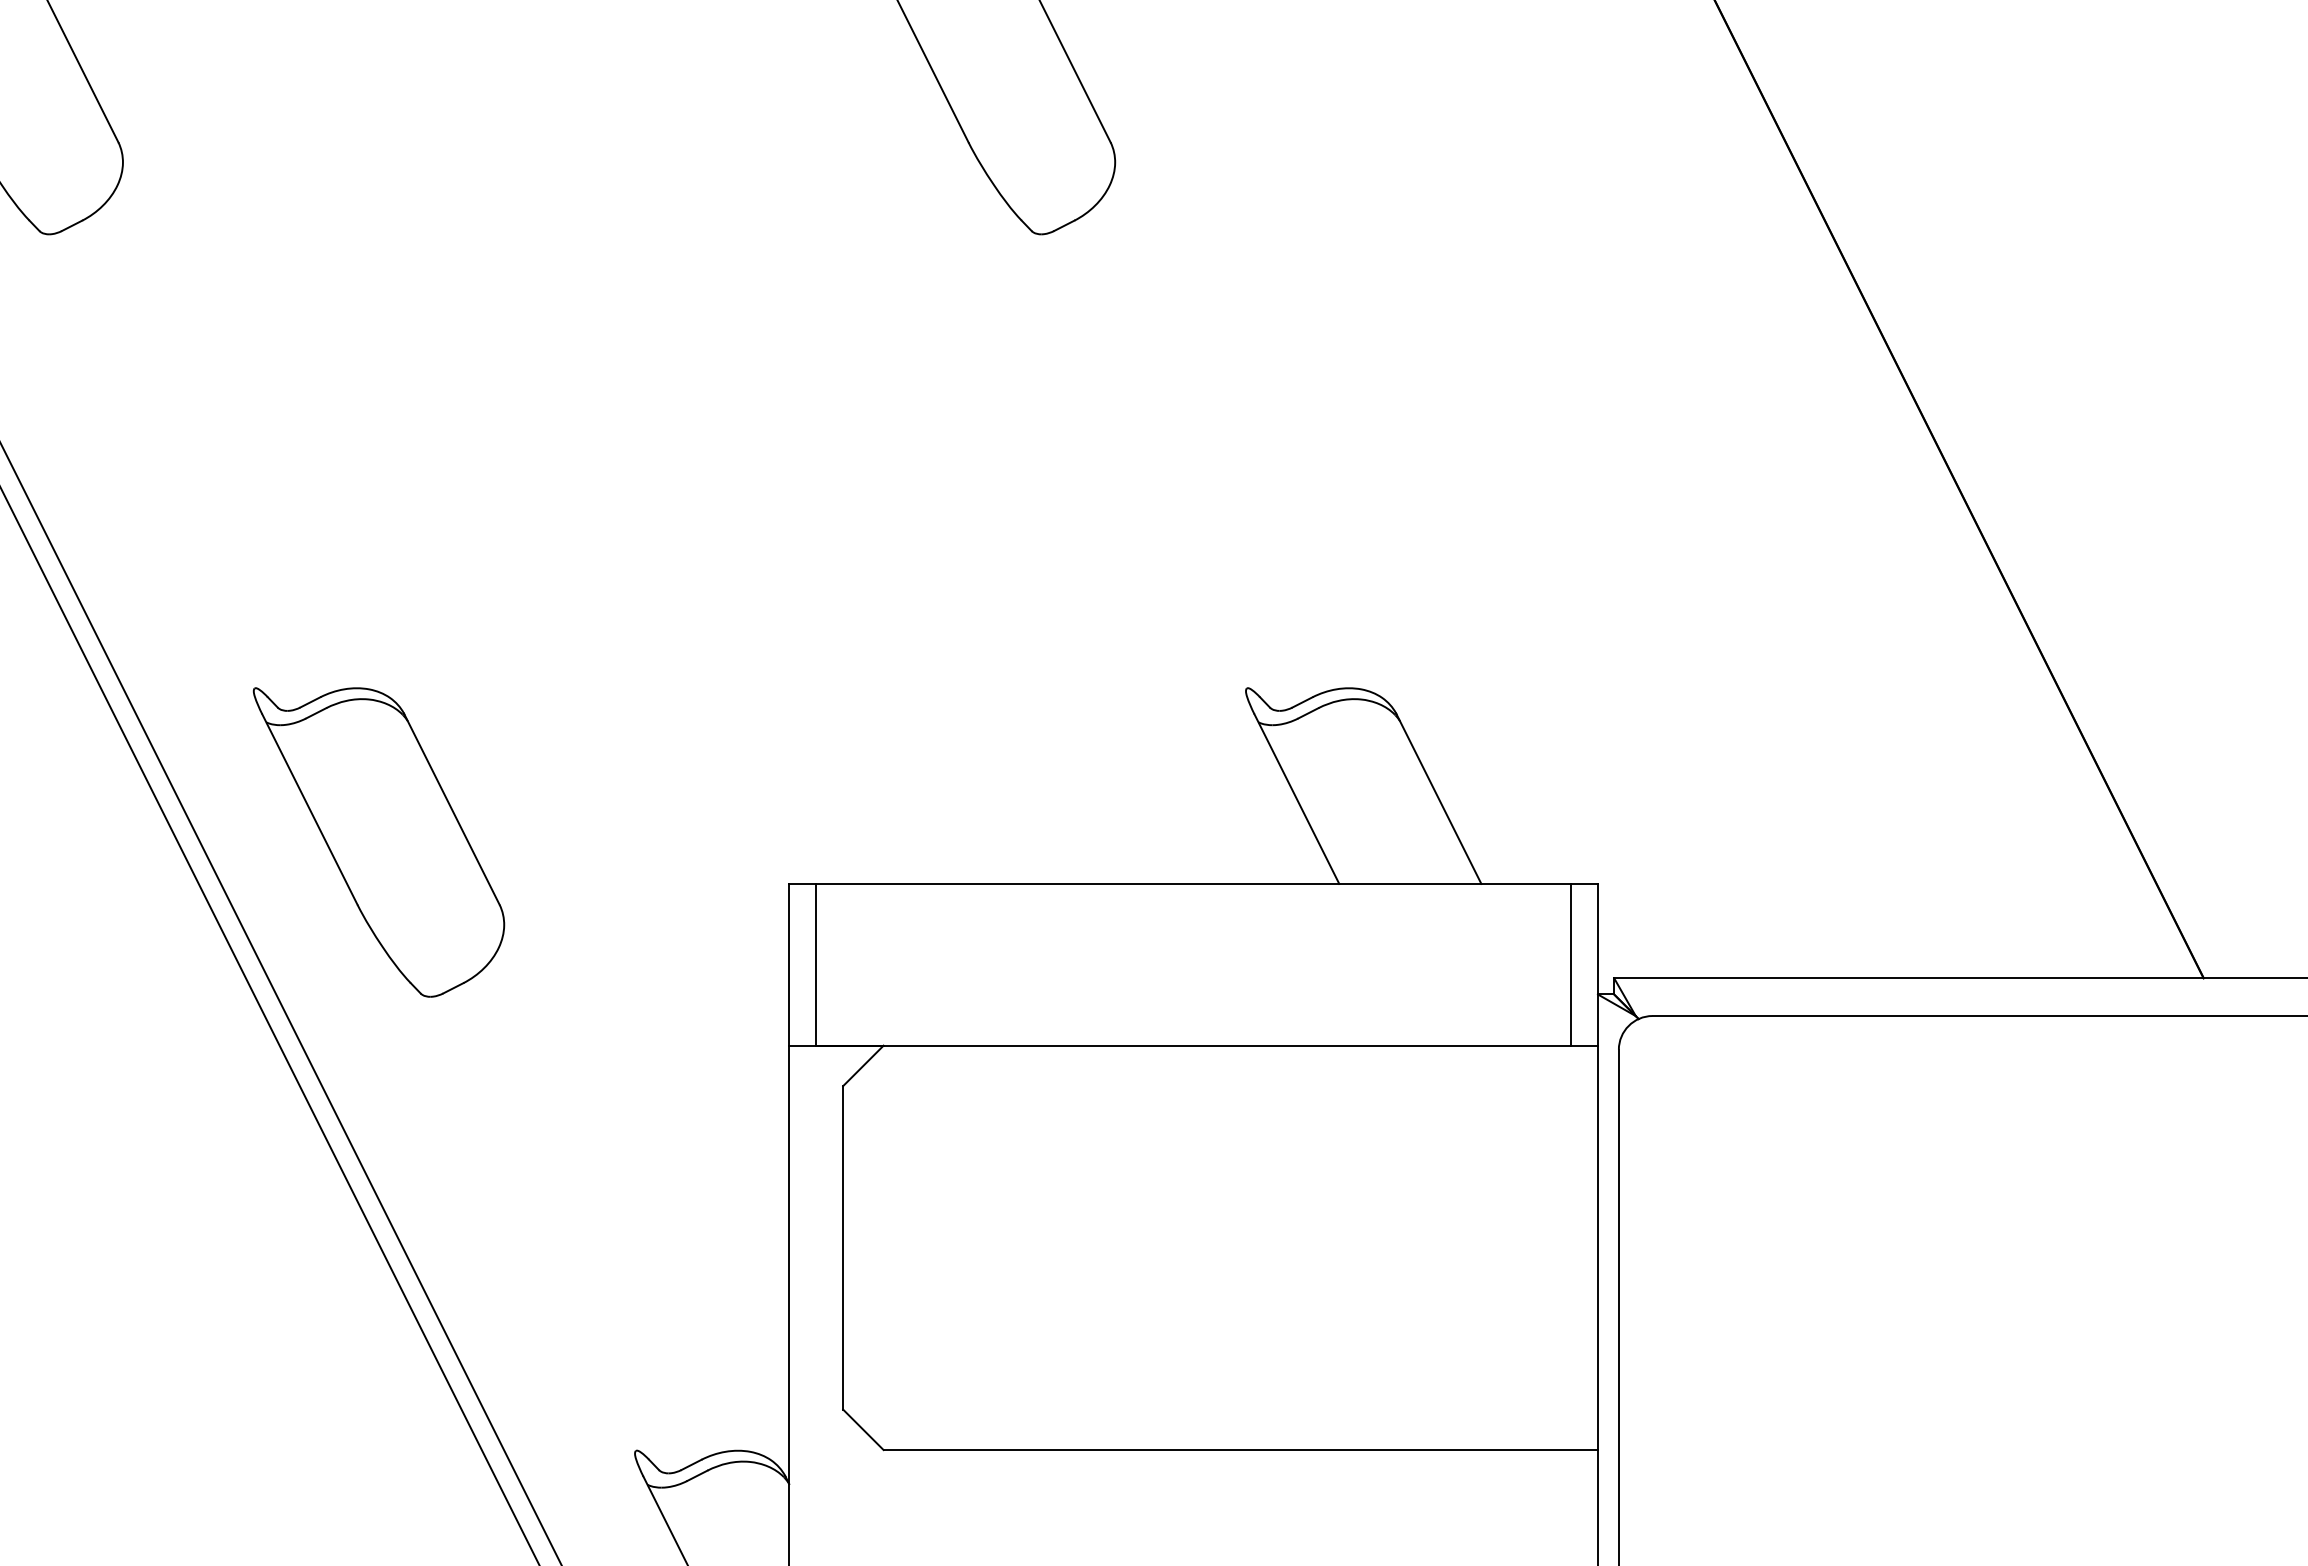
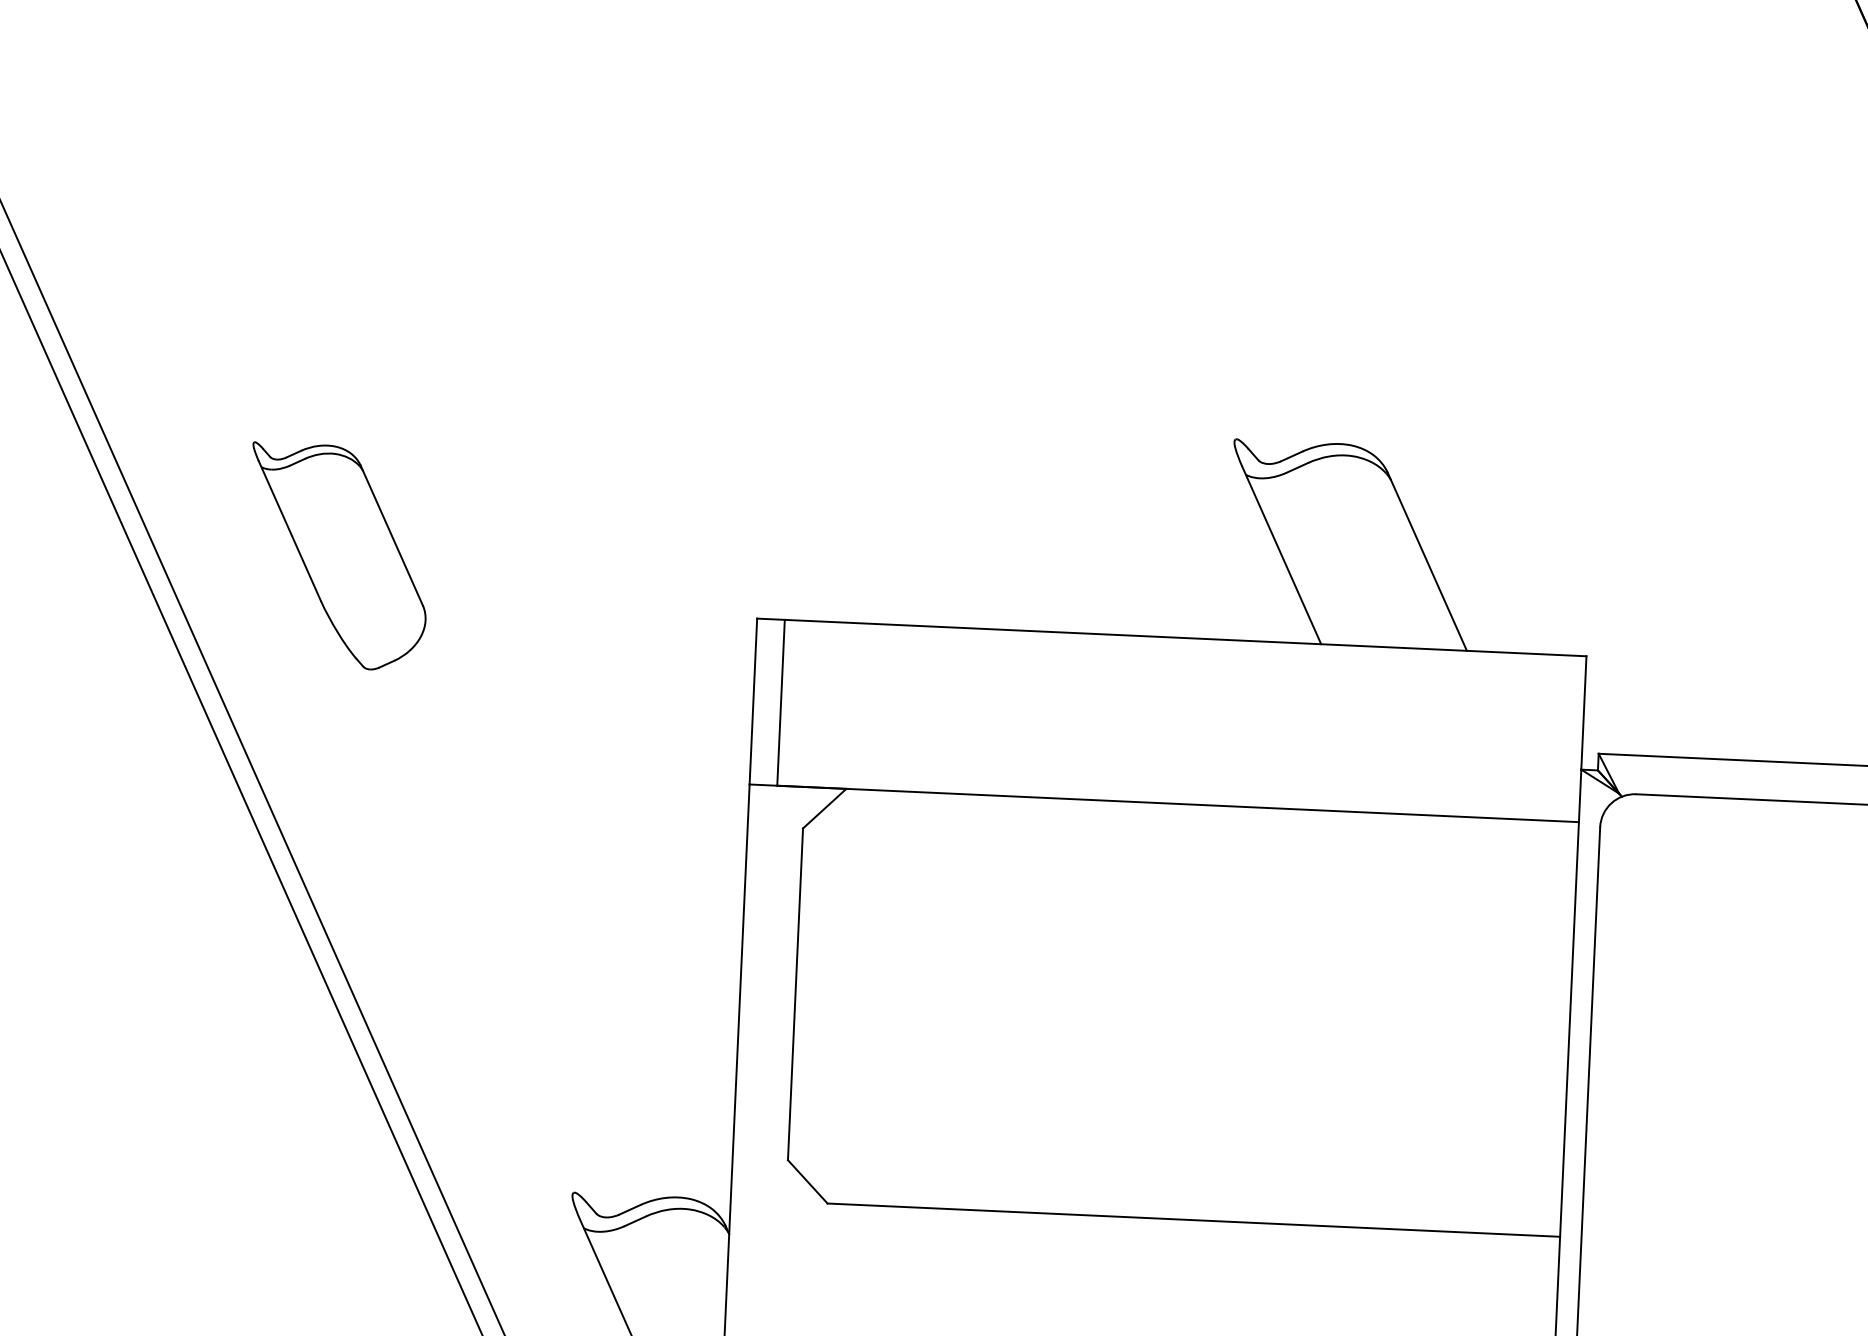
part: (378, 842) -> (337, 557), size x0.7
line: (1571, 964) -> (1555, 737), removed

